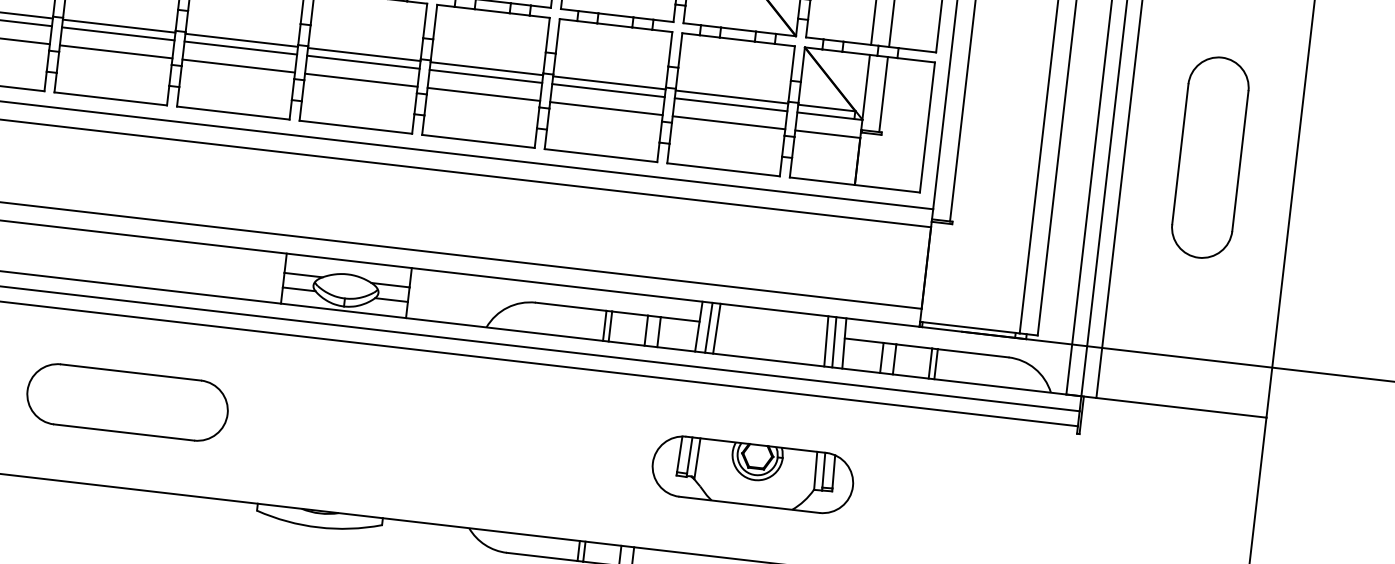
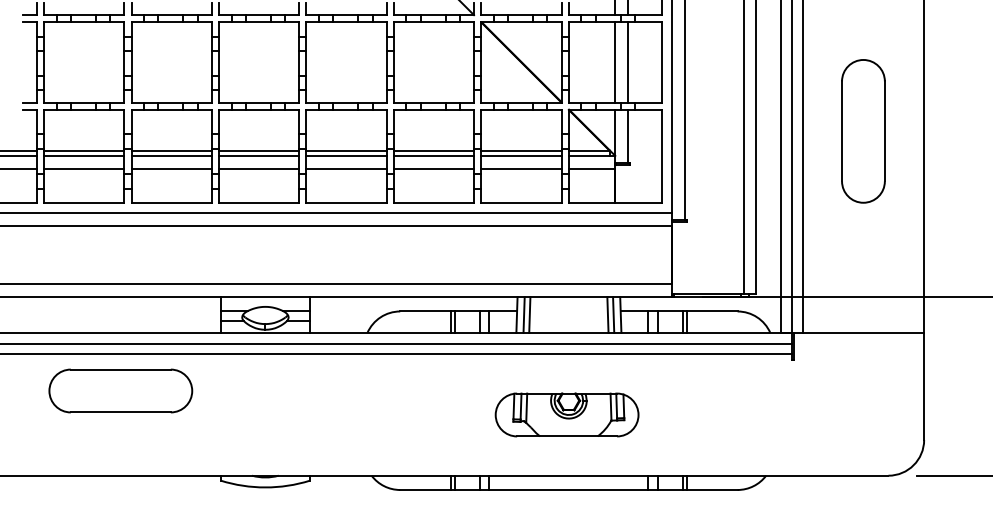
part: (1210, 157) -> (863, 131), moved
part: (127, 401) -> (120, 390), moved

